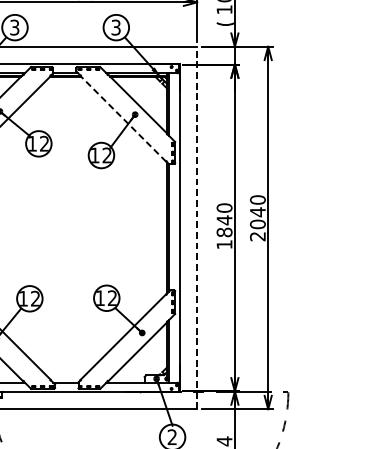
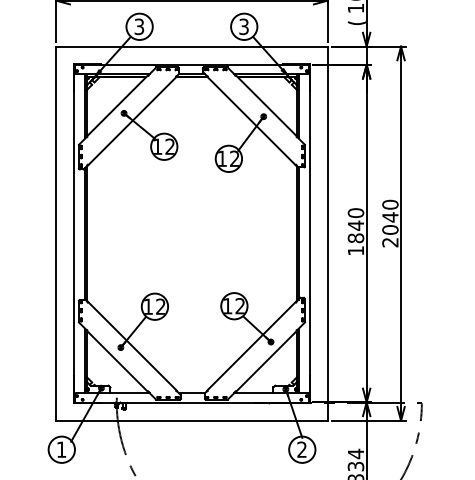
line: (123, 118) -> (251, 120), dashed -> solid
line: (196, 227) -> (327, 233), dashed -> solid

